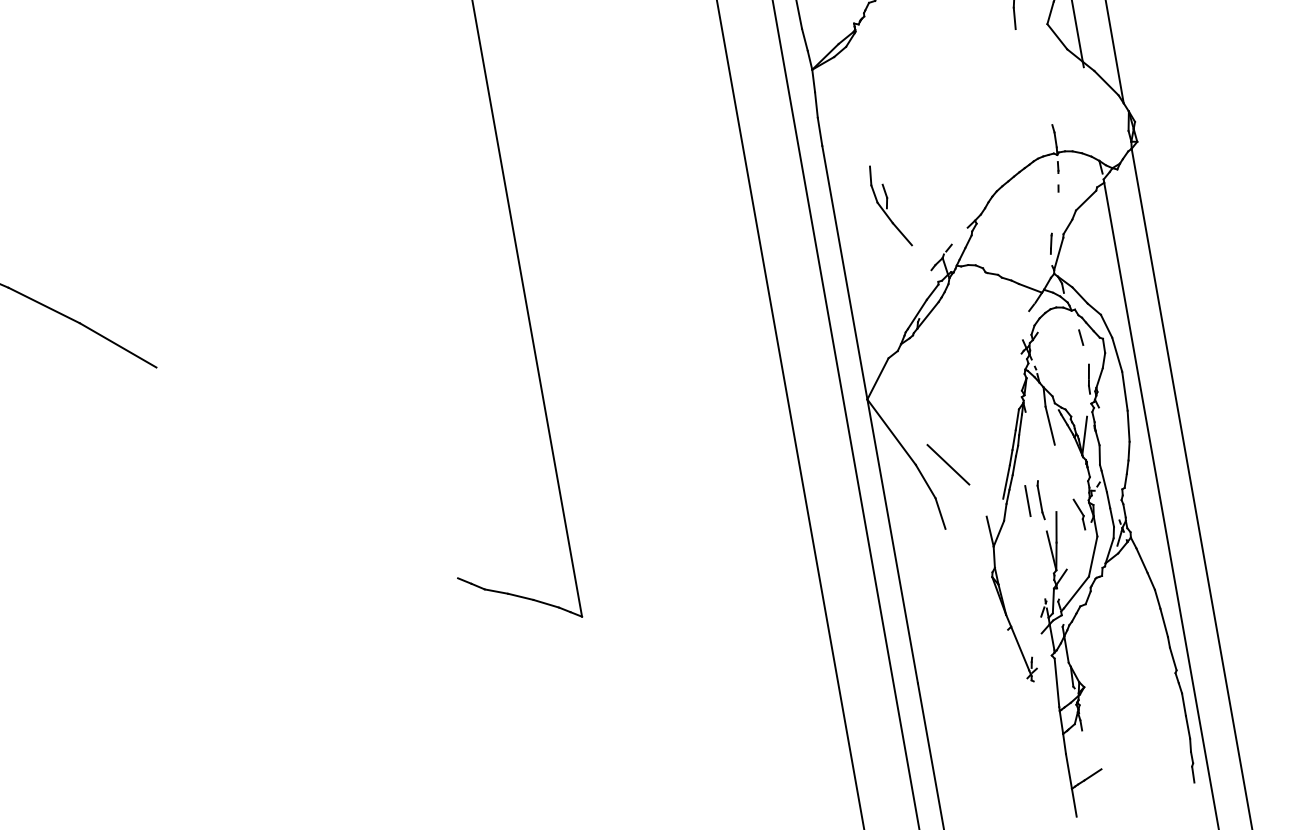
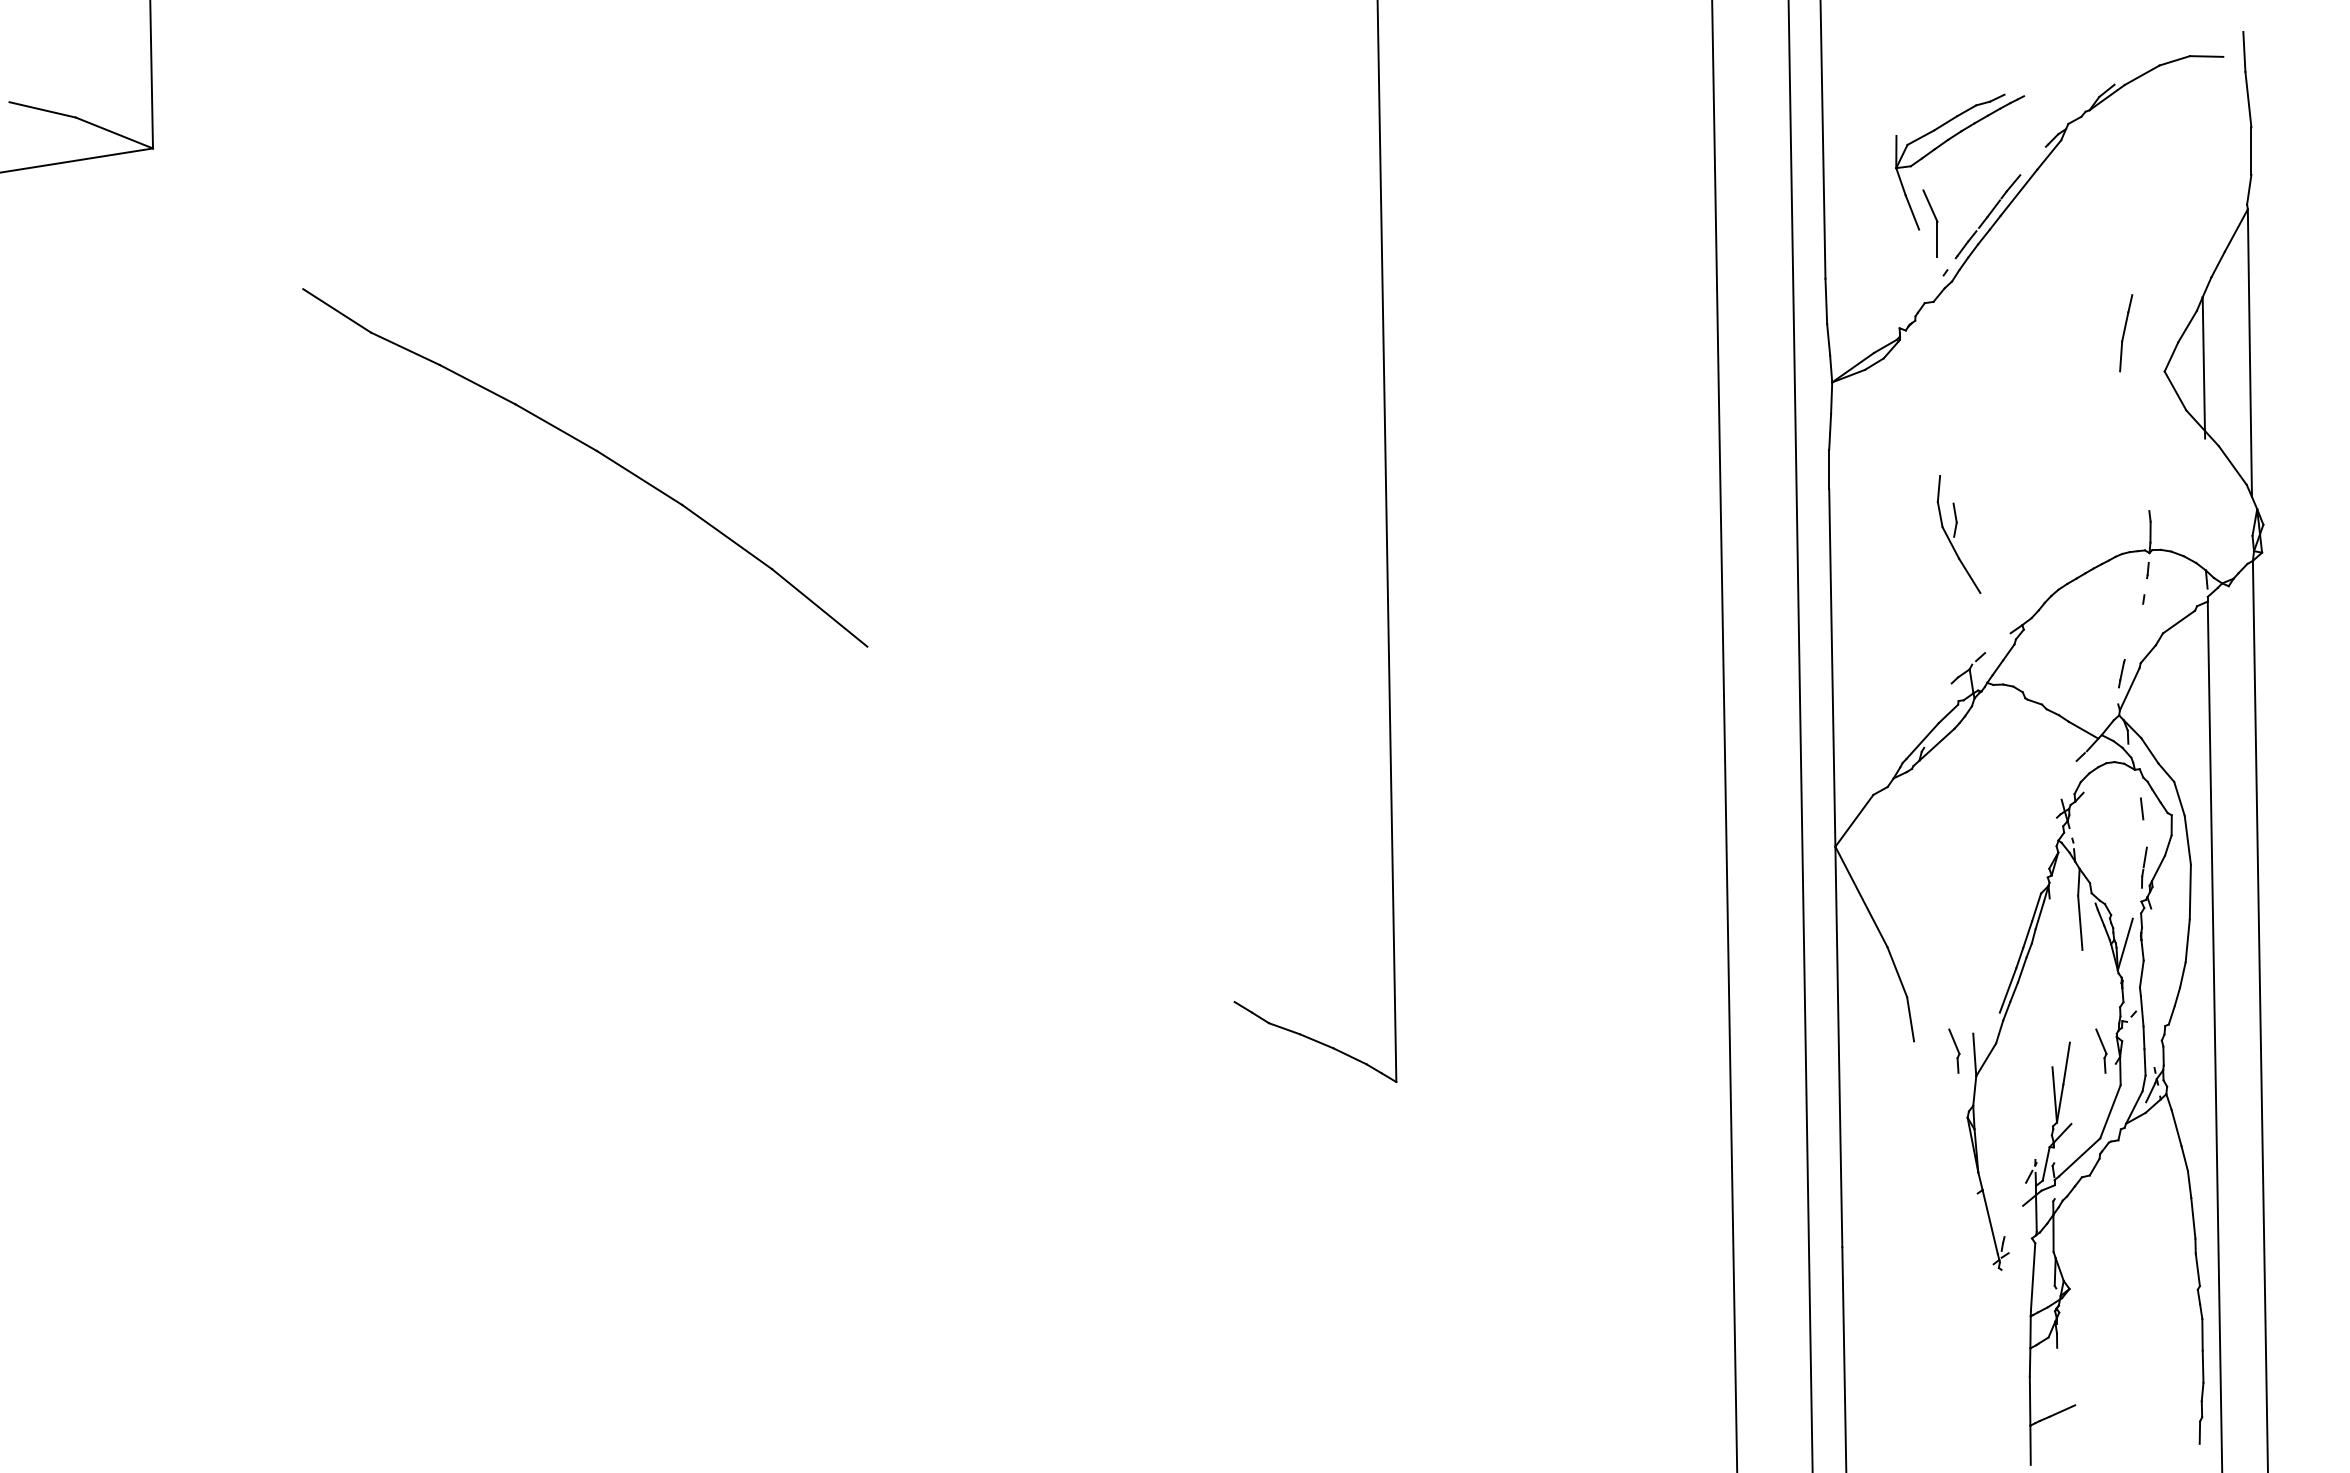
part: (889, 206) -> (1958, 534), moved
line: (947, 464) -> (1931, 953), removed
part: (1040, 499) -> (2050, 1022), removed
line: (1027, 501) -> (2032, 1021), removed
part: (975, 530) -> (1954, 1050), added

